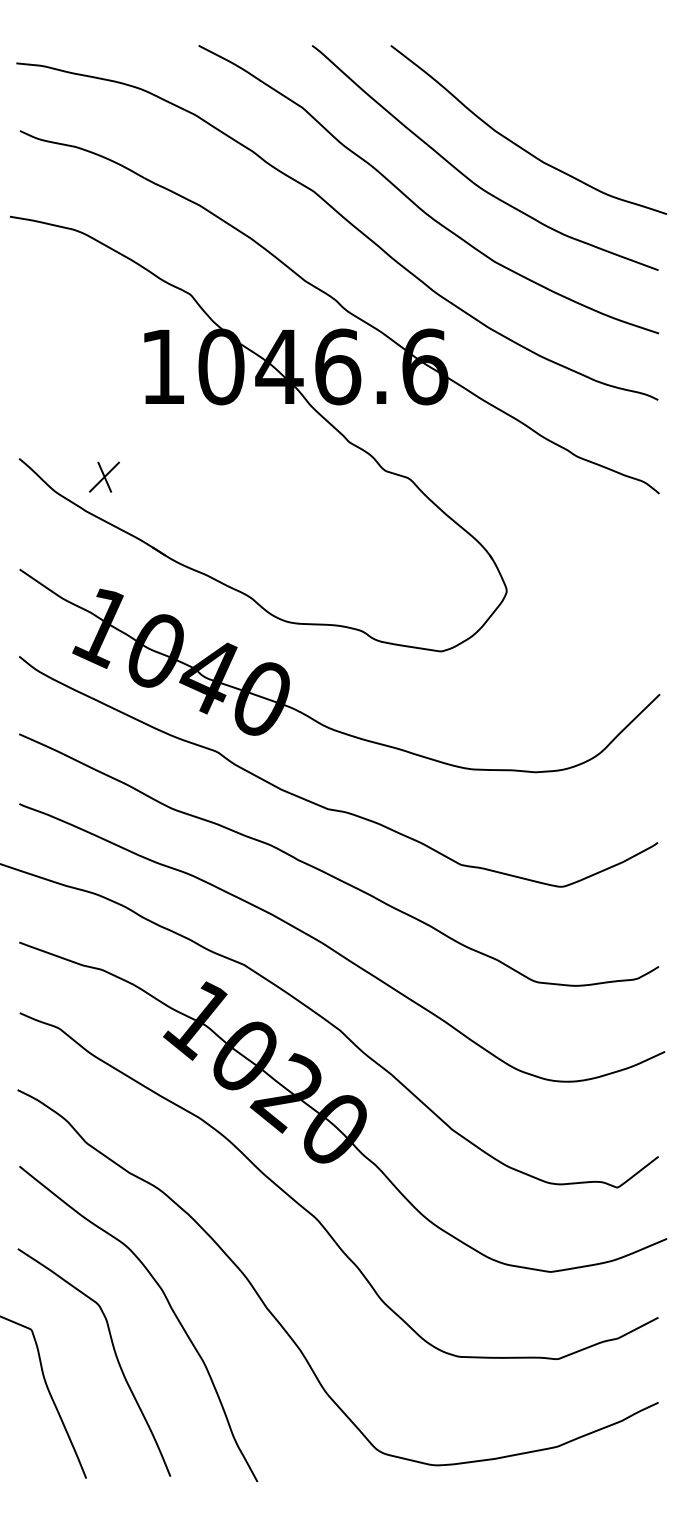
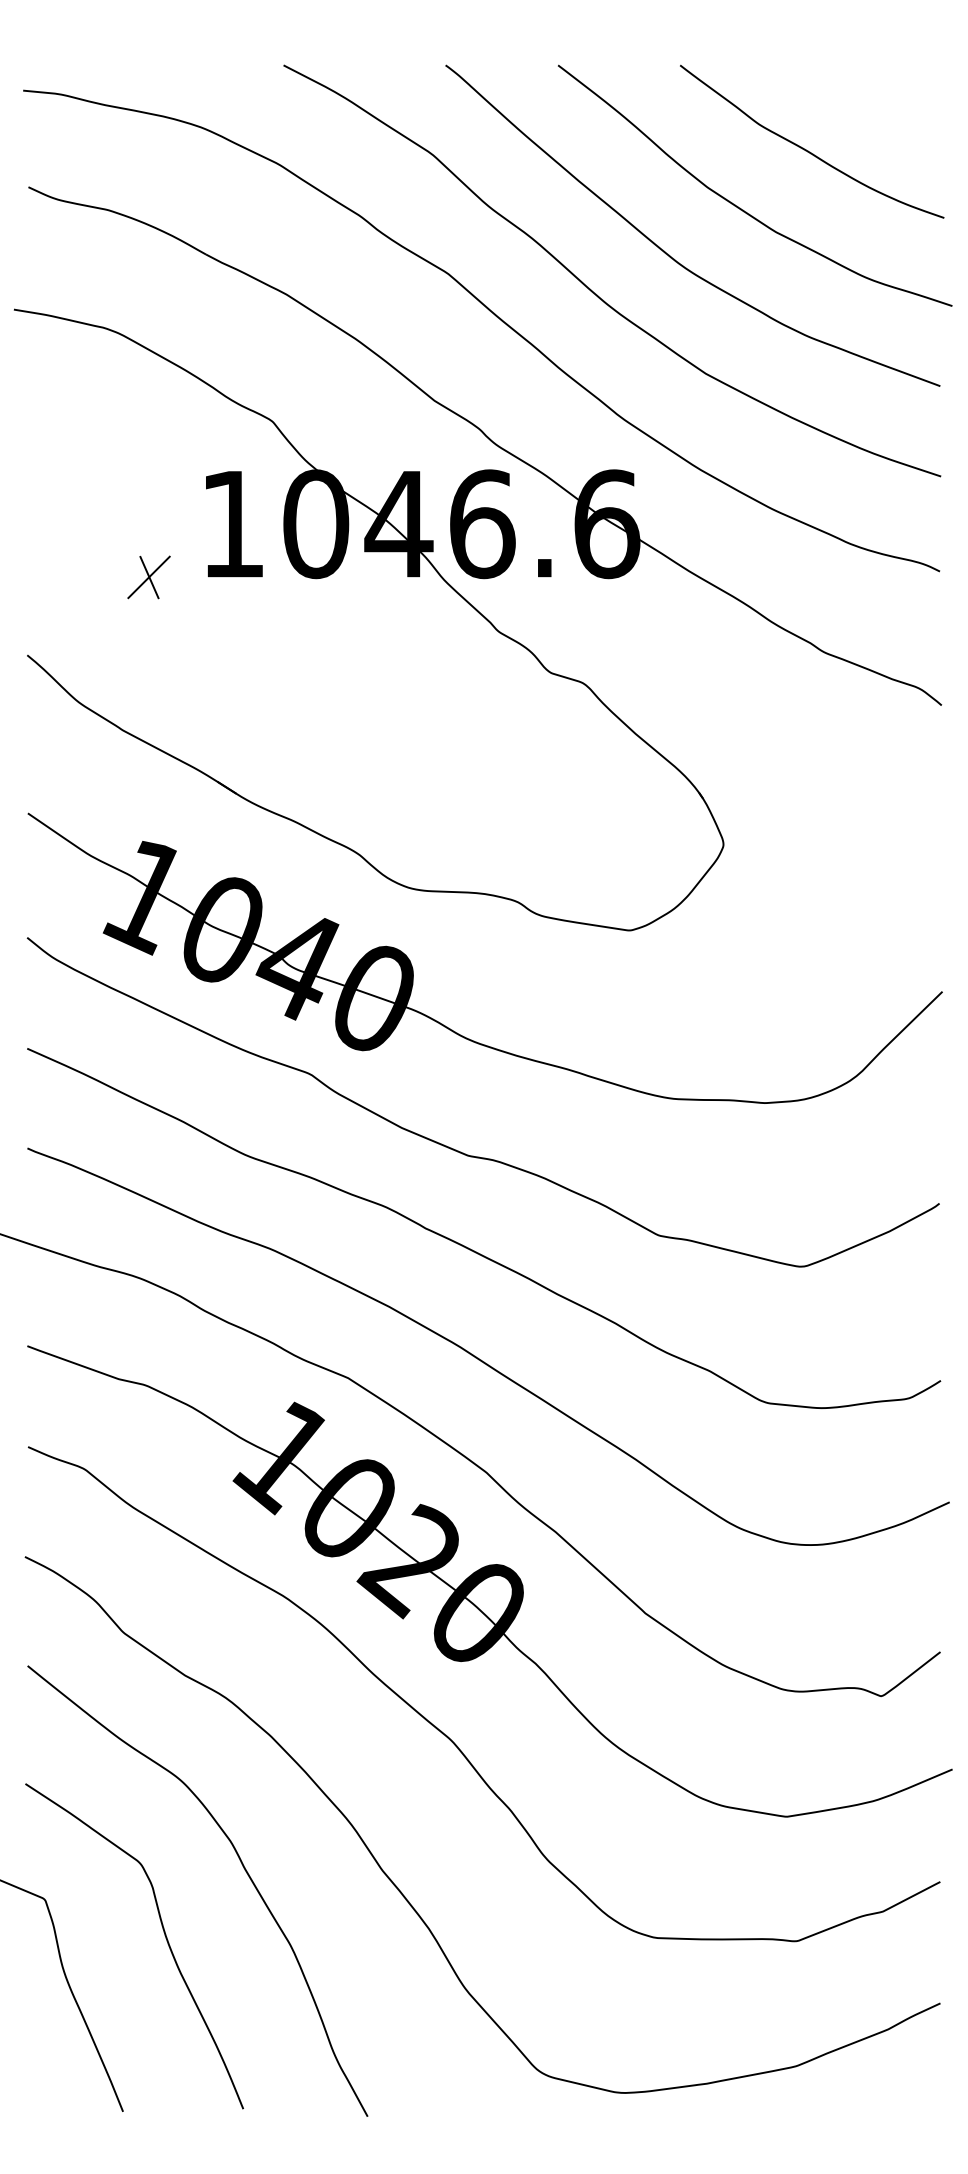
curve: (565, 104) -> (807, 149), added
part: (104, 476) -> (149, 576), moved

